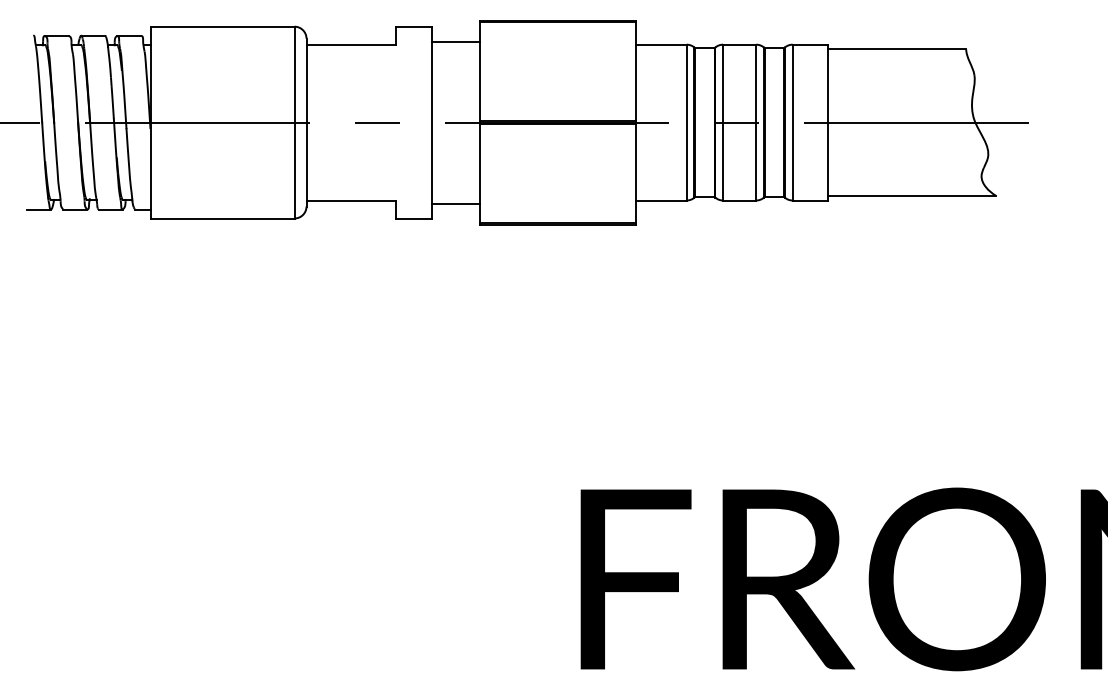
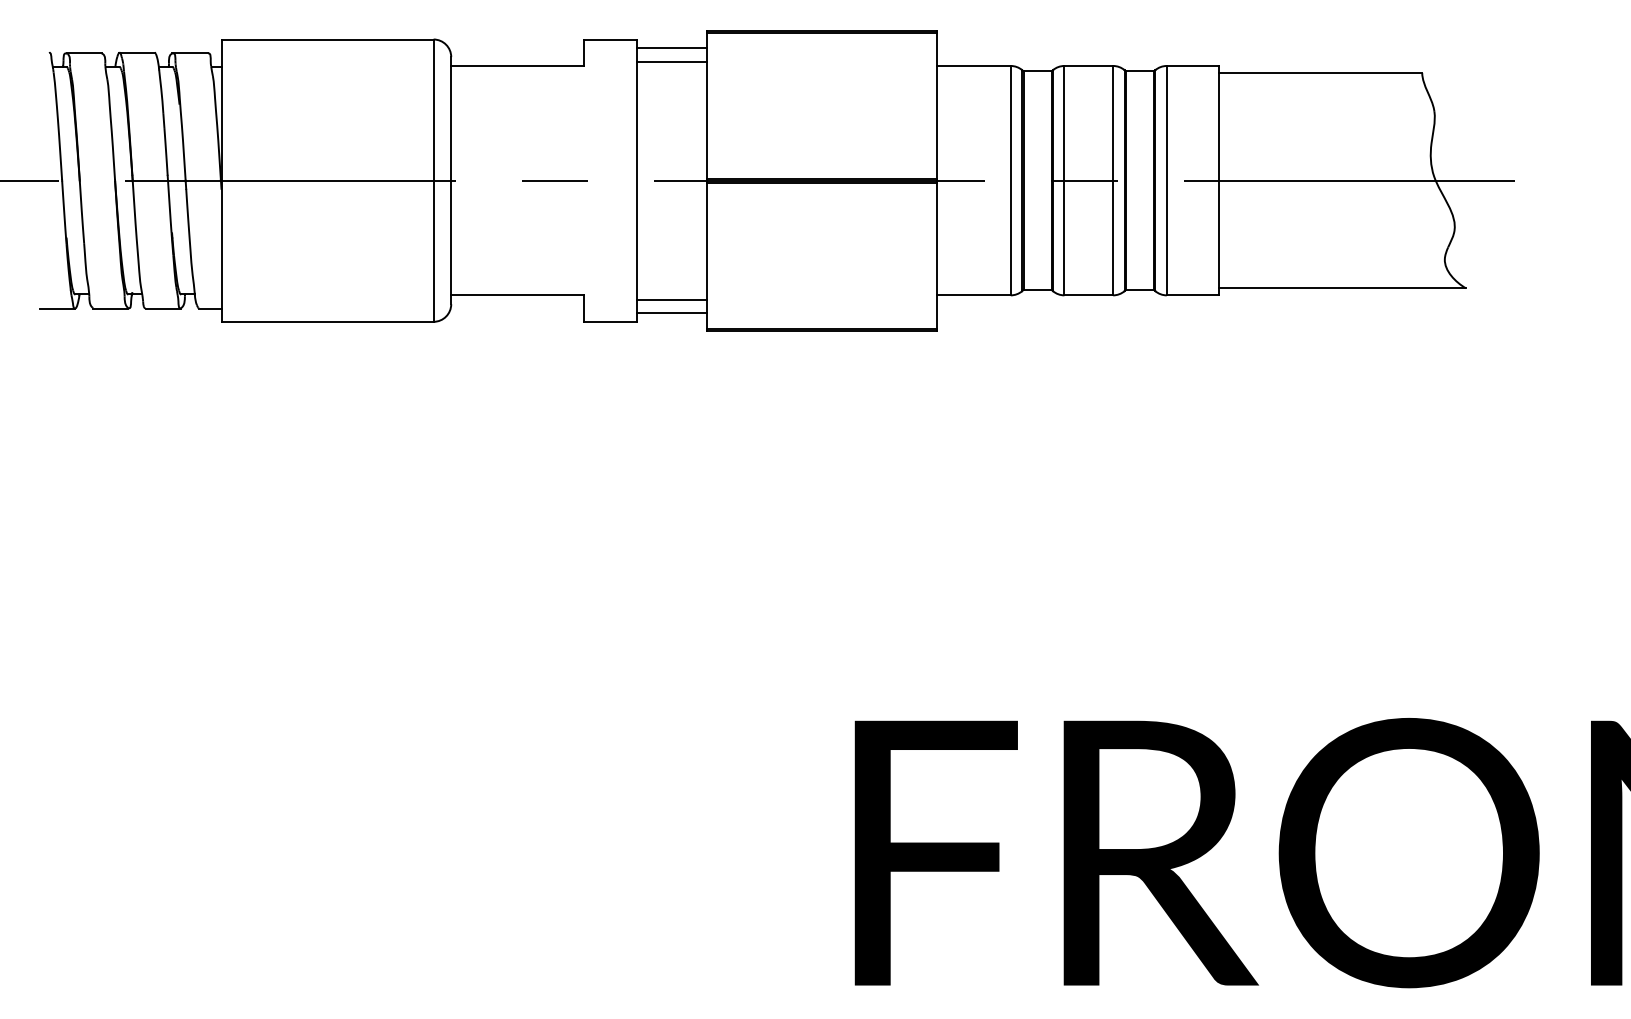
line: (456, 32) -> (671, 48), added
line: (456, 212) -> (671, 313), added

